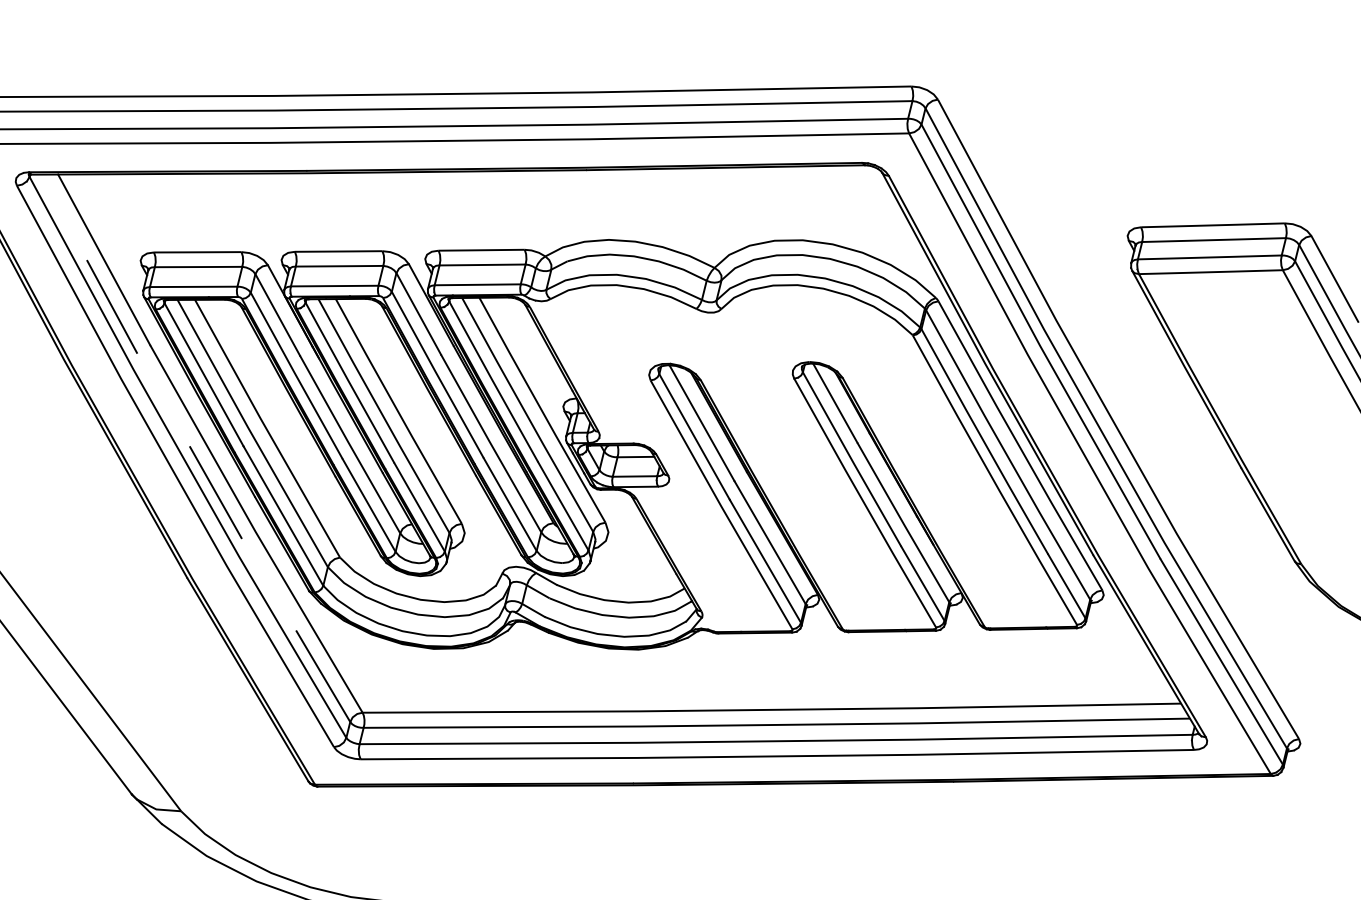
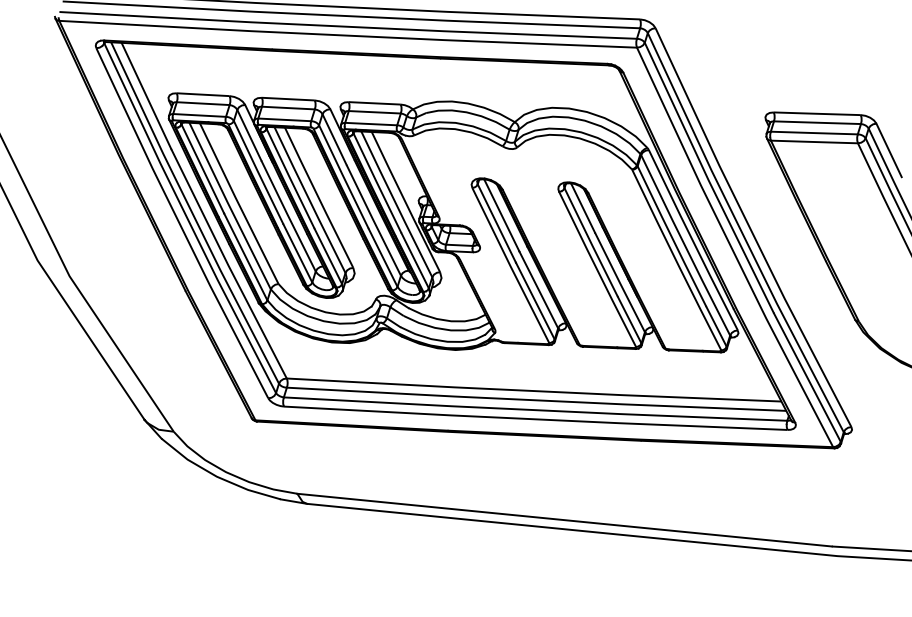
line: (191, 451) -> (192, 214), dashed -> solid

